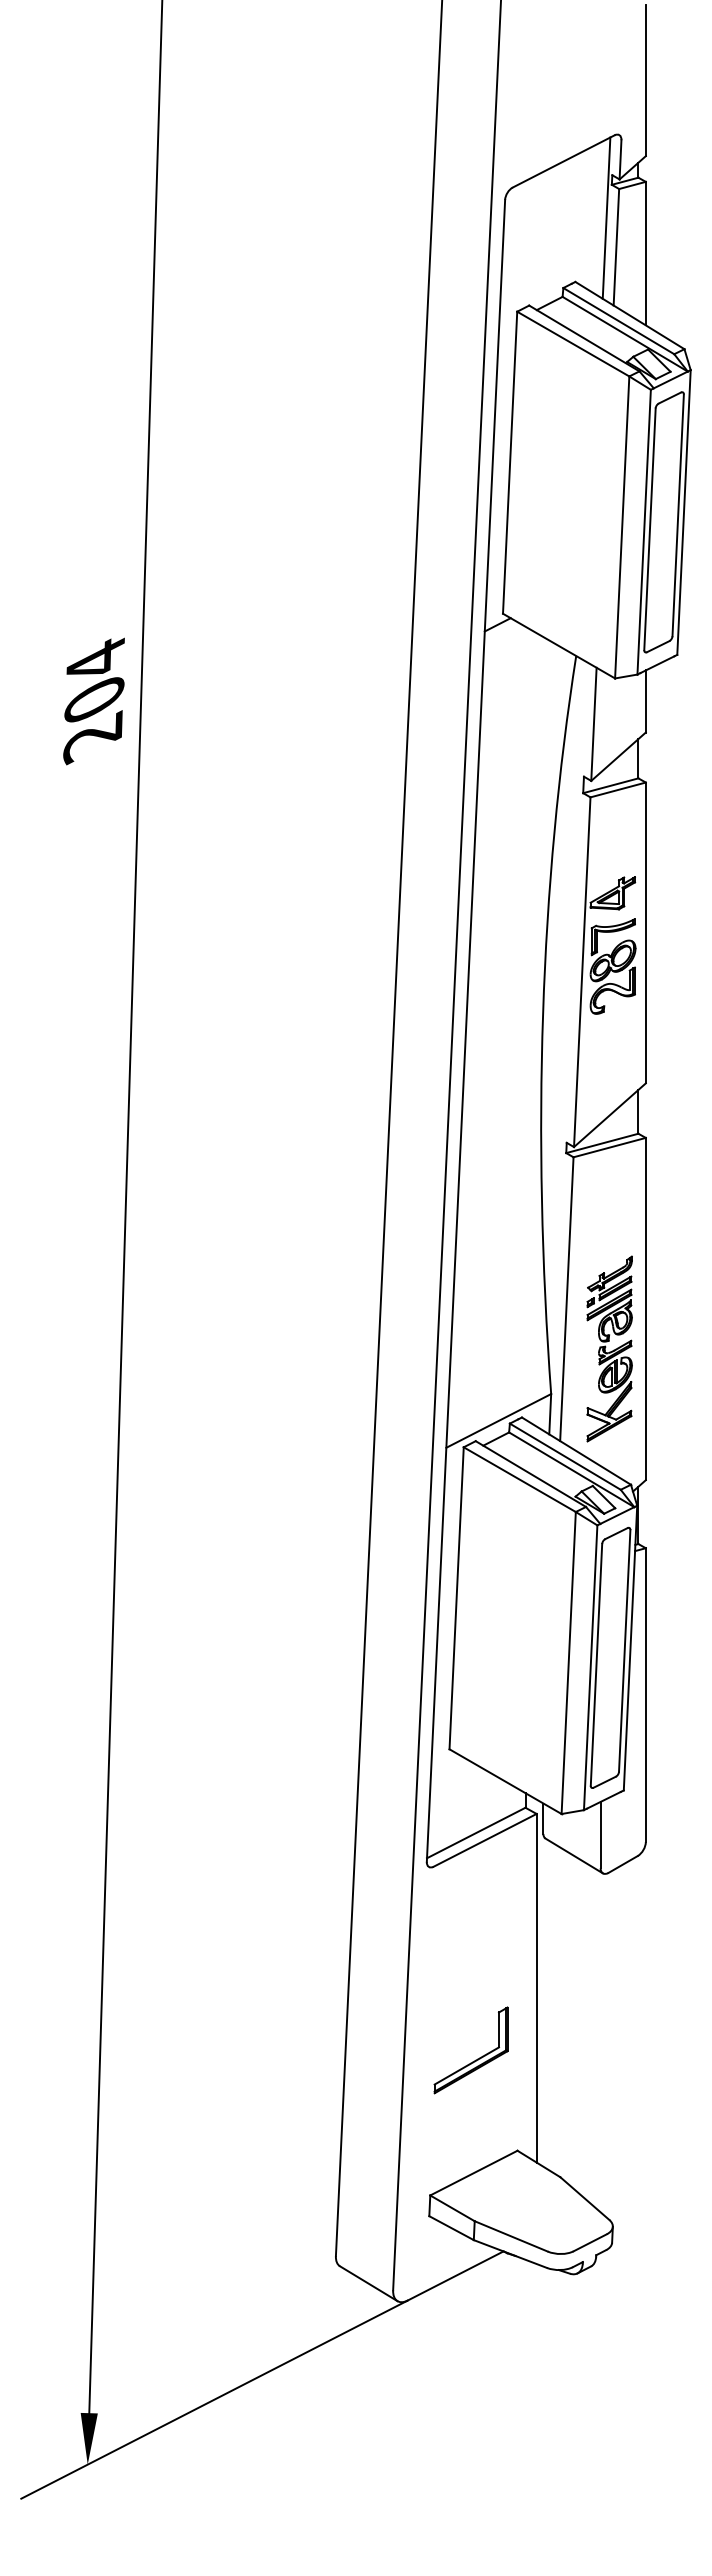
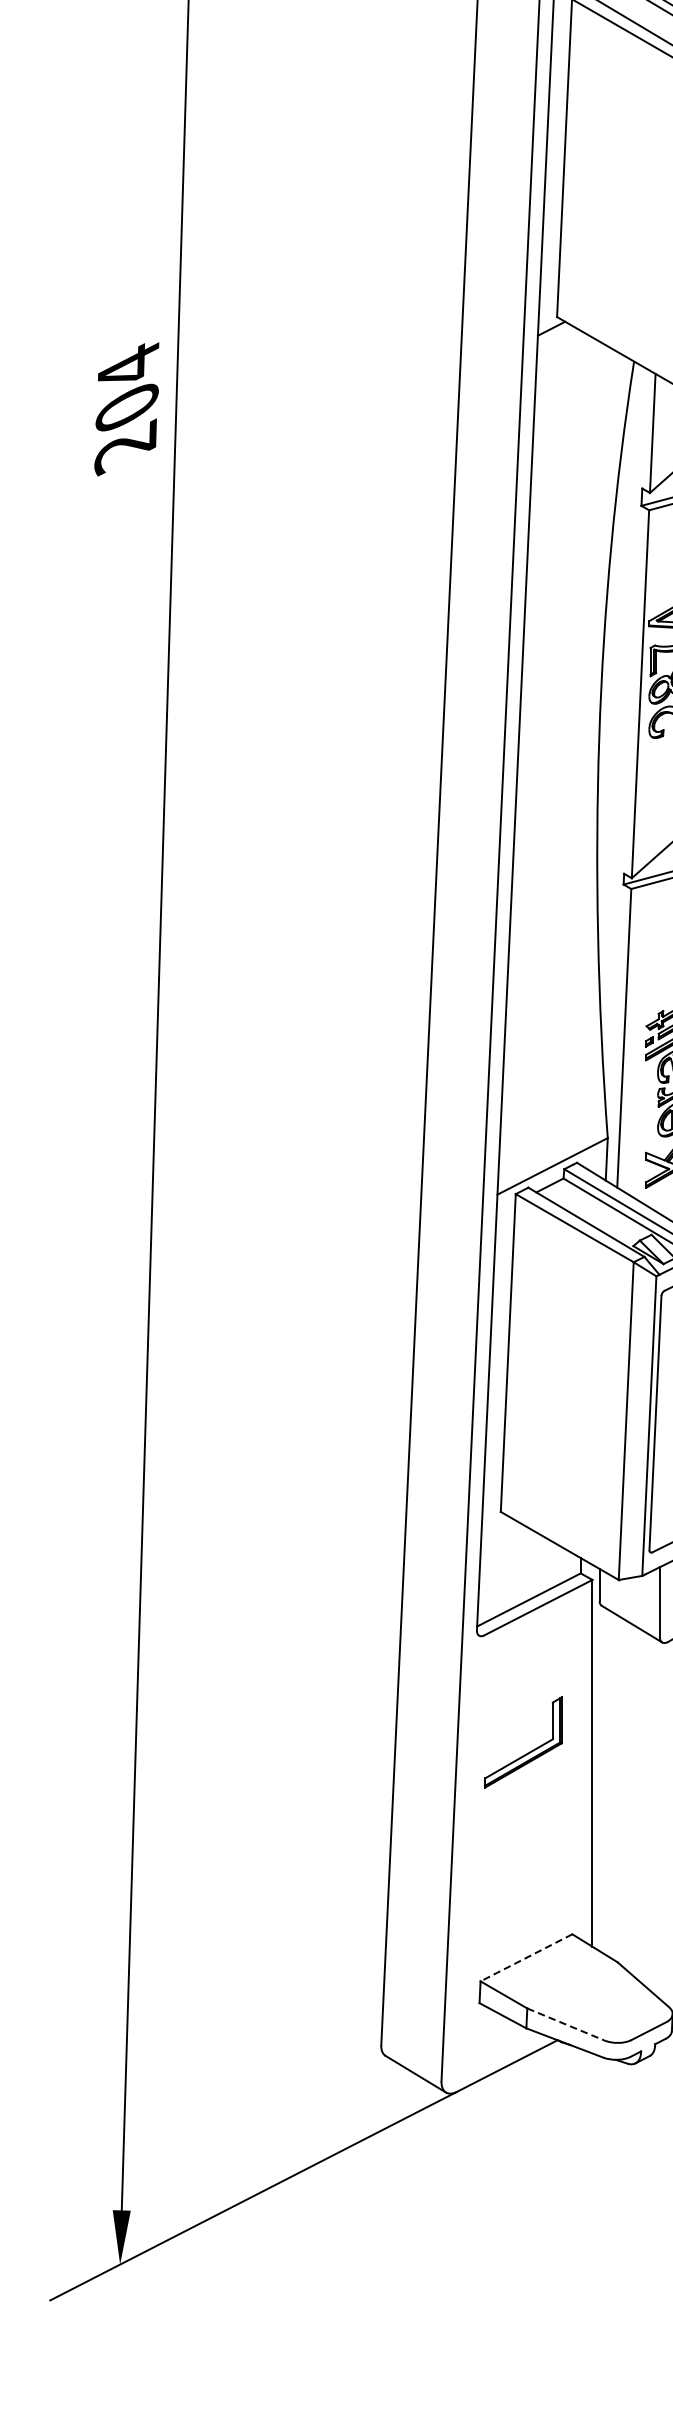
part: (475, 2059) -> (528, 1752), moved
line: (473, 2173) -> (526, 1958), solid -> dashed
line: (511, 2236) -> (566, 2024), solid -> dashed

